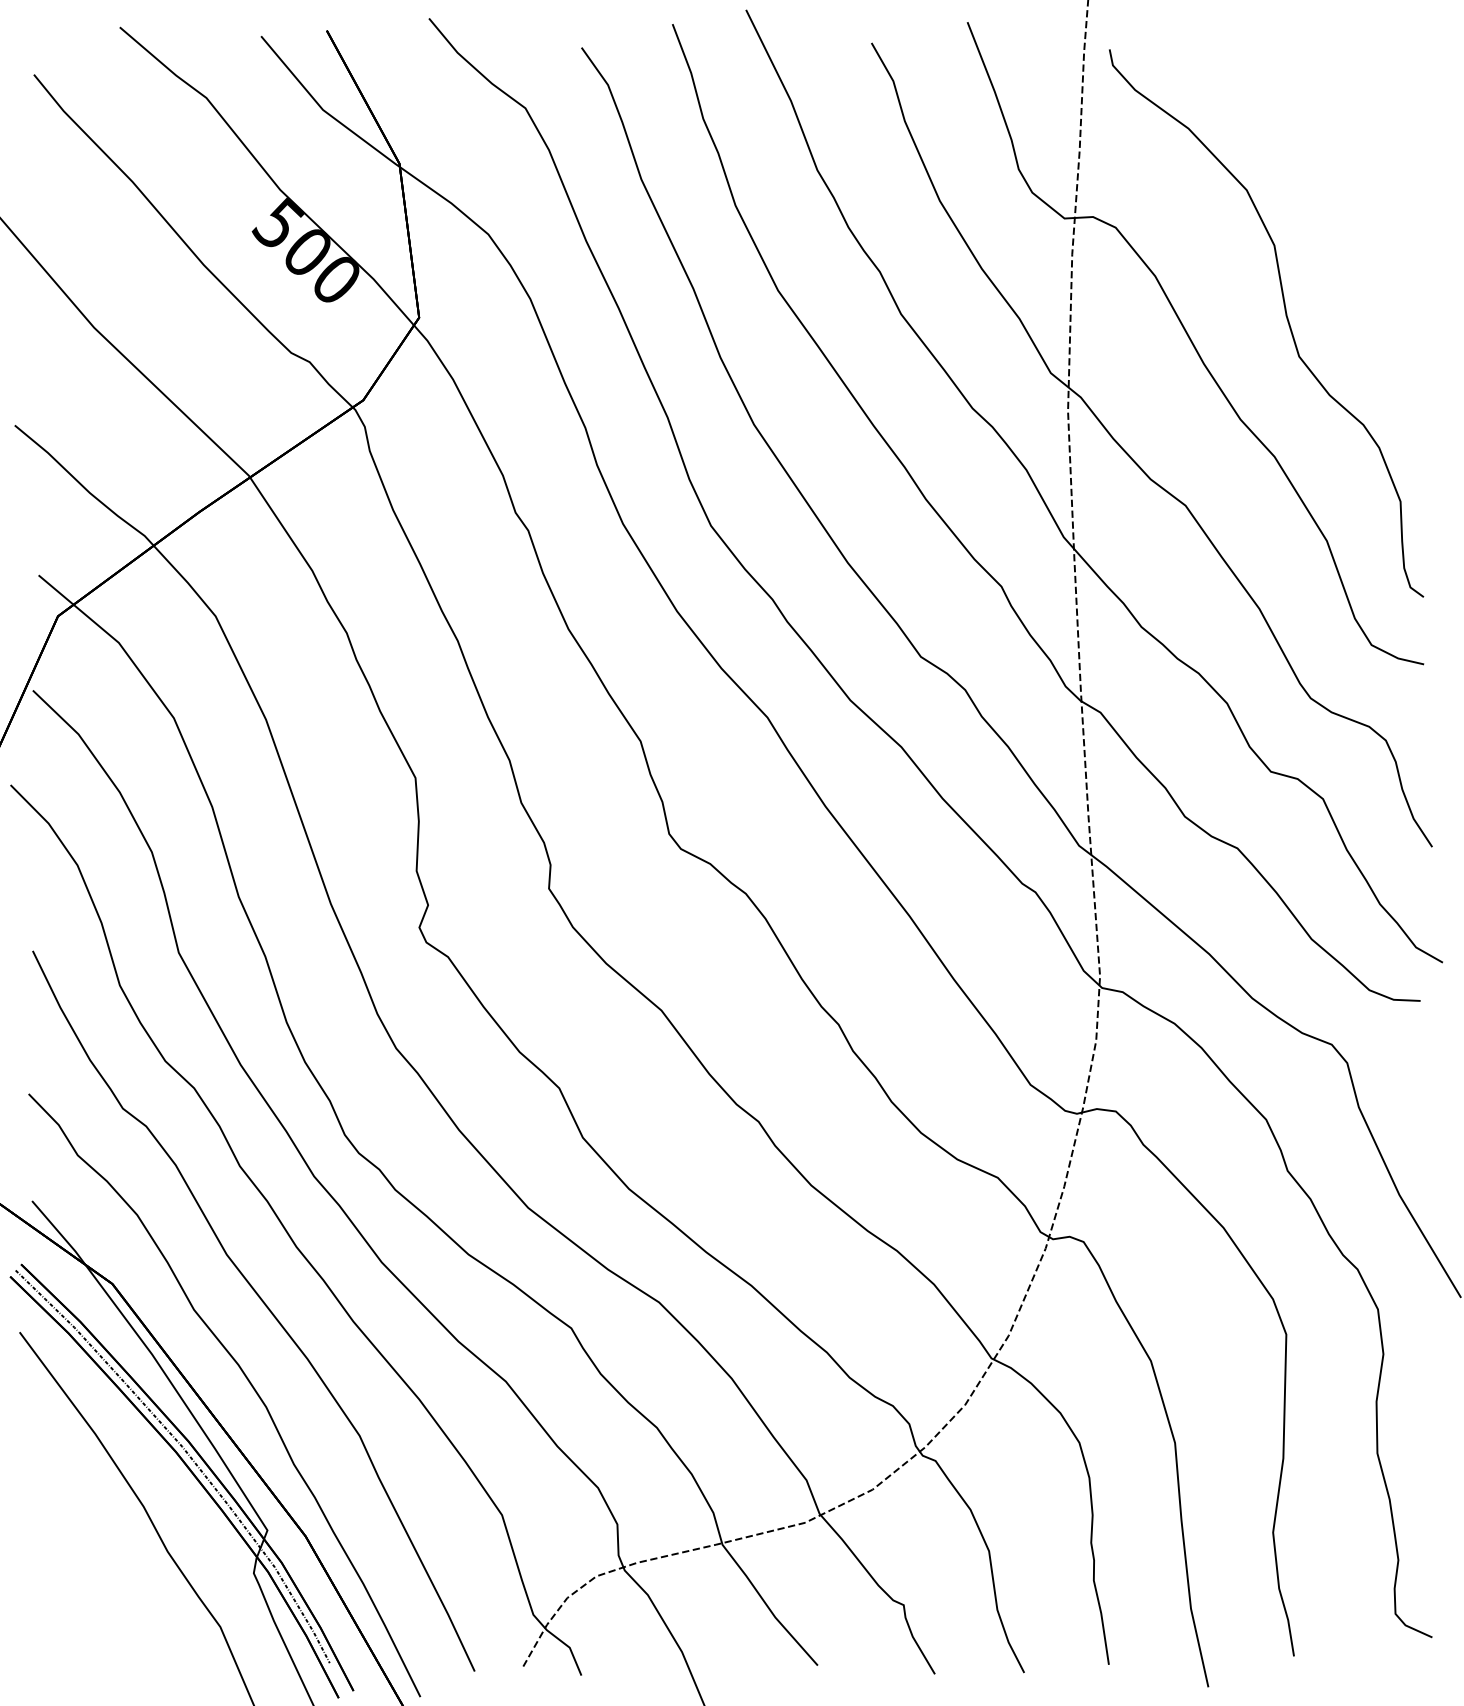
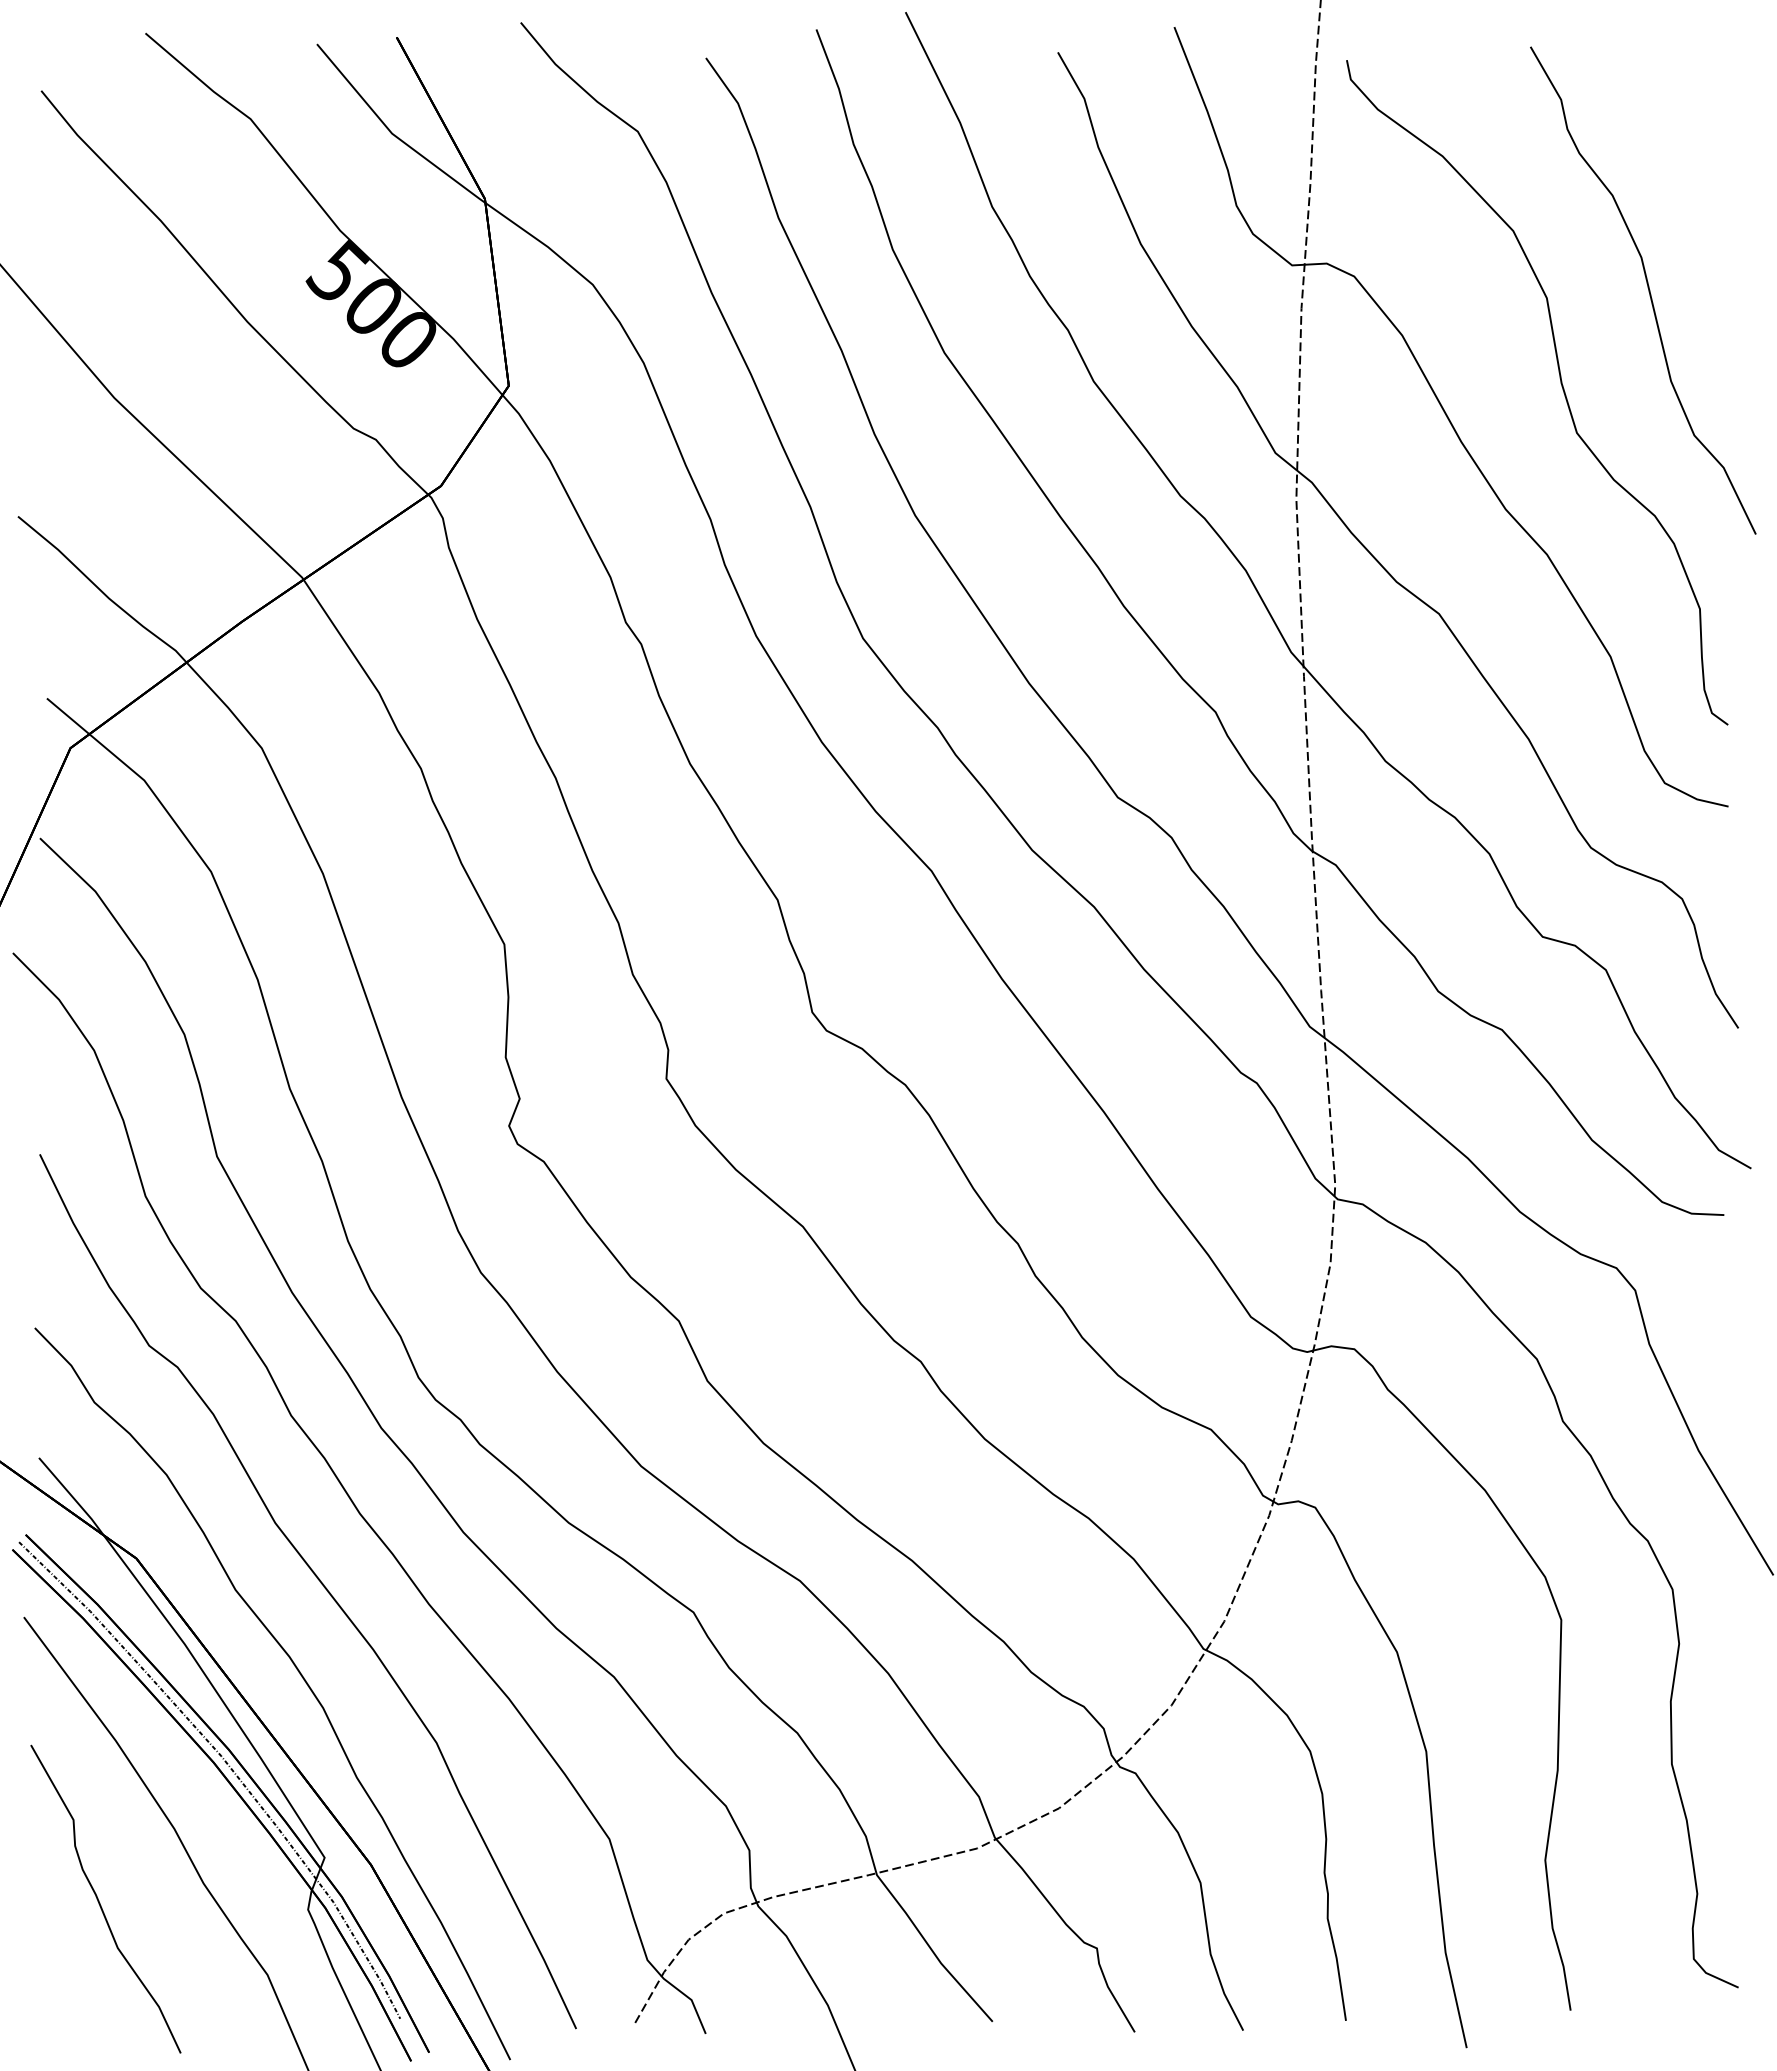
curve: (1357, 236) -> (1647, 287), added
curve: (81, 1565) -> (99, 1900), added

